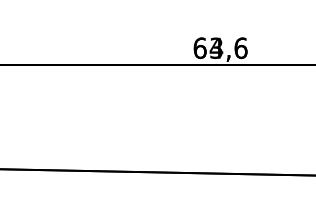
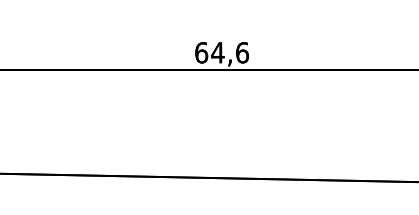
text: (216, 47) -> (217, 52), 63,6 -> 64,6

